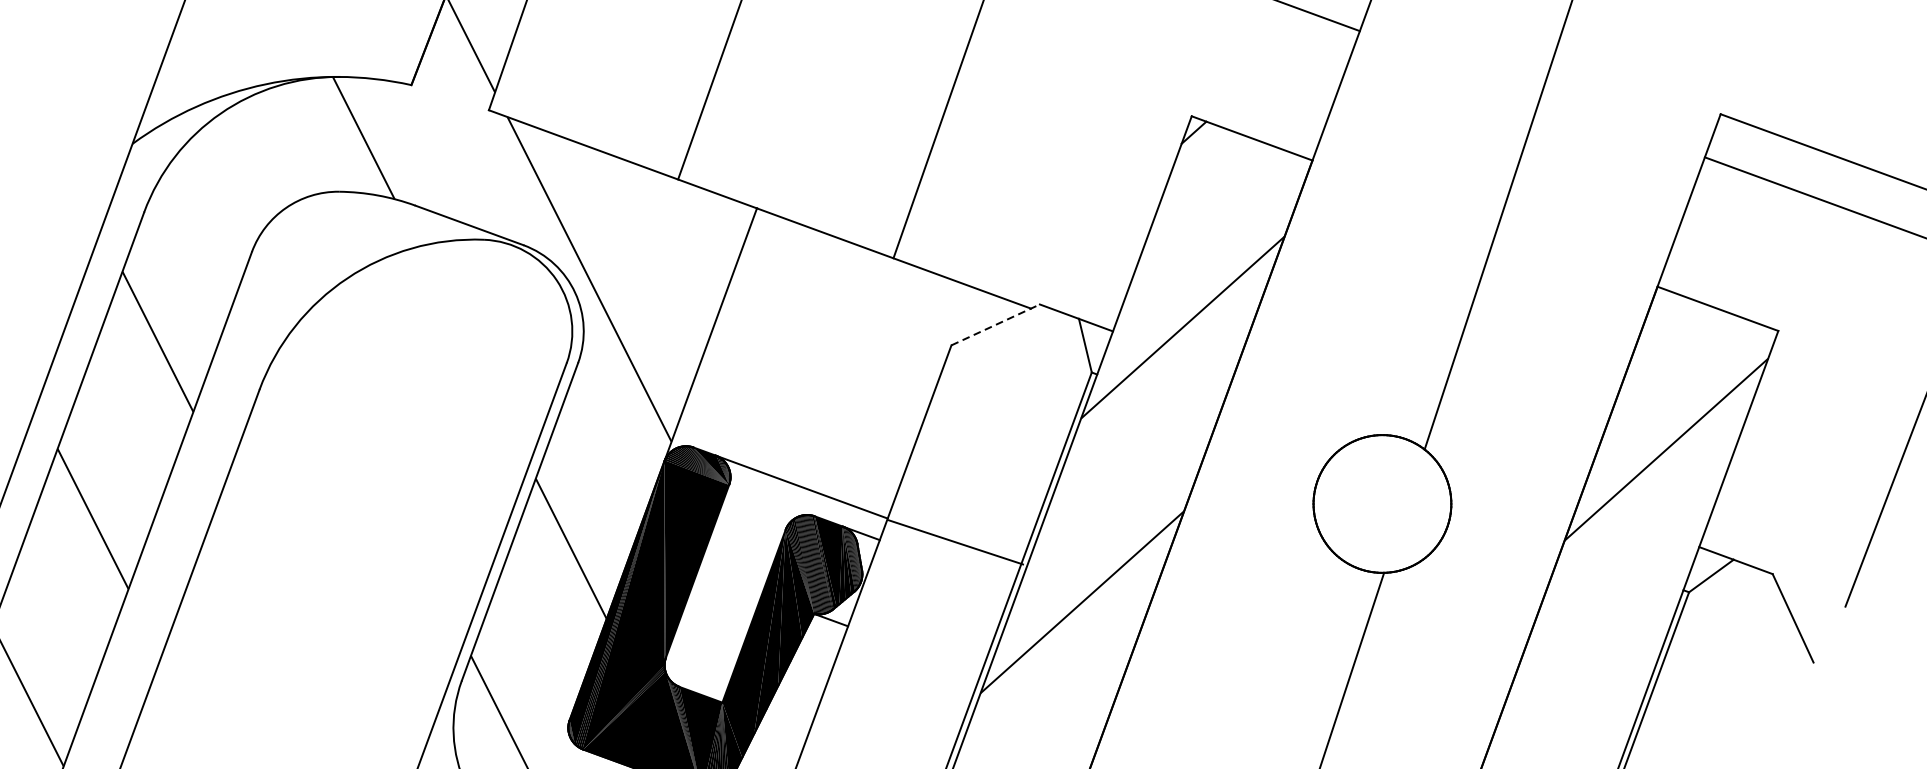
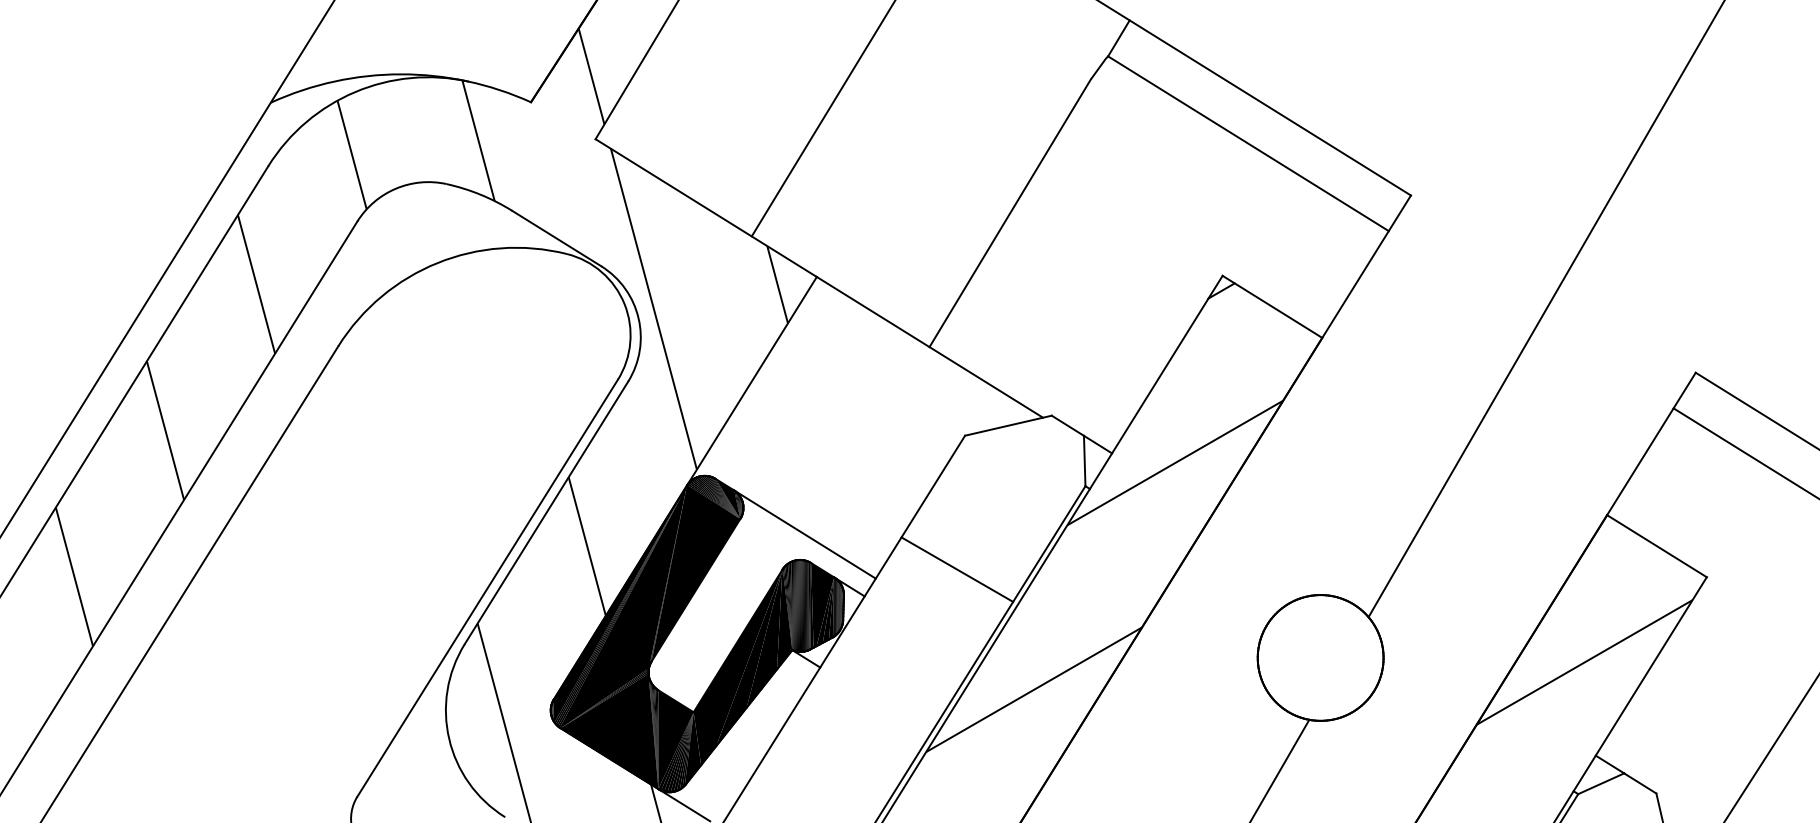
line: (230, 181) -> (351, 154), added
line: (716, 225) -> (777, 284), added
line: (995, 324) -> (1008, 425), dashed -> solid
line: (956, 542) -> (957, 569), moved

